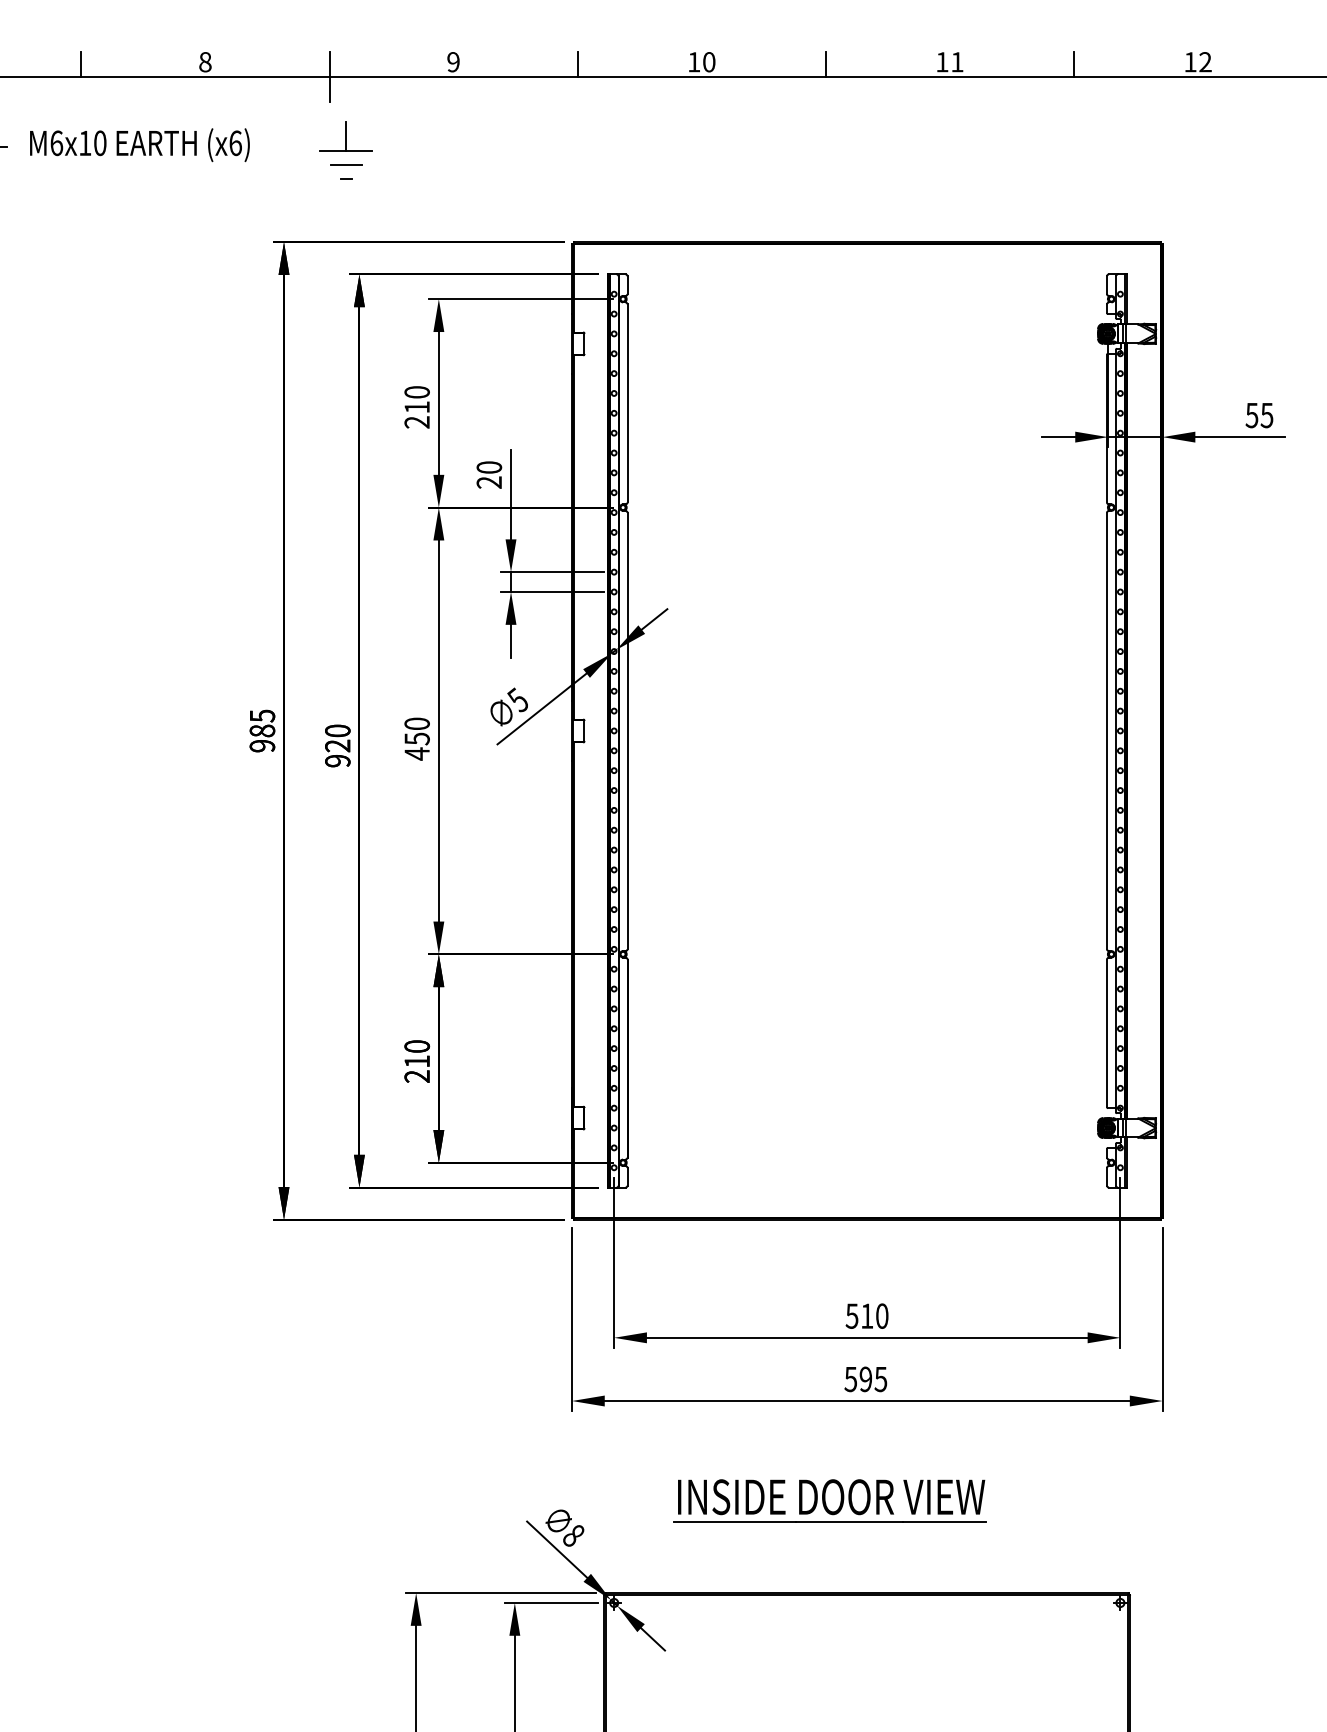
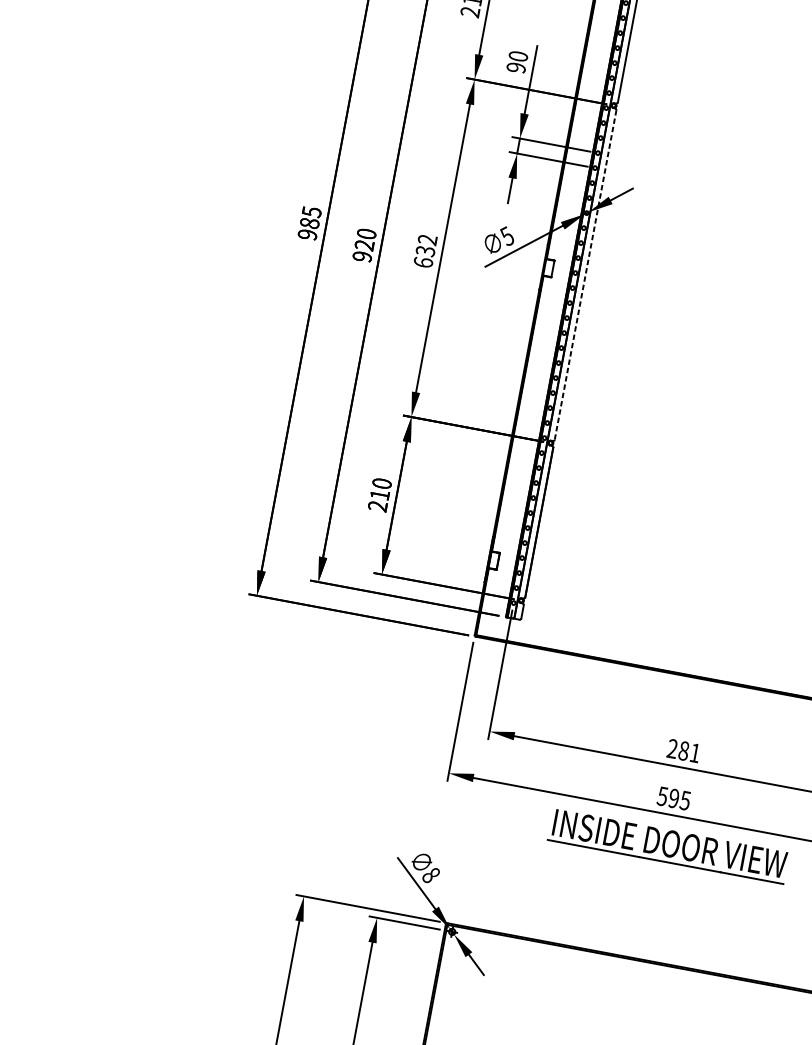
text: (489, 482) -> (516, 67), 20 -> 90
line: (627, 731) -> (585, 275), solid -> dashed
text: (416, 738) -> (425, 250), 450 -> 632
text: (866, 1315) -> (683, 750), 510 -> 281
part: (829, 1500) -> (667, 846), moved

